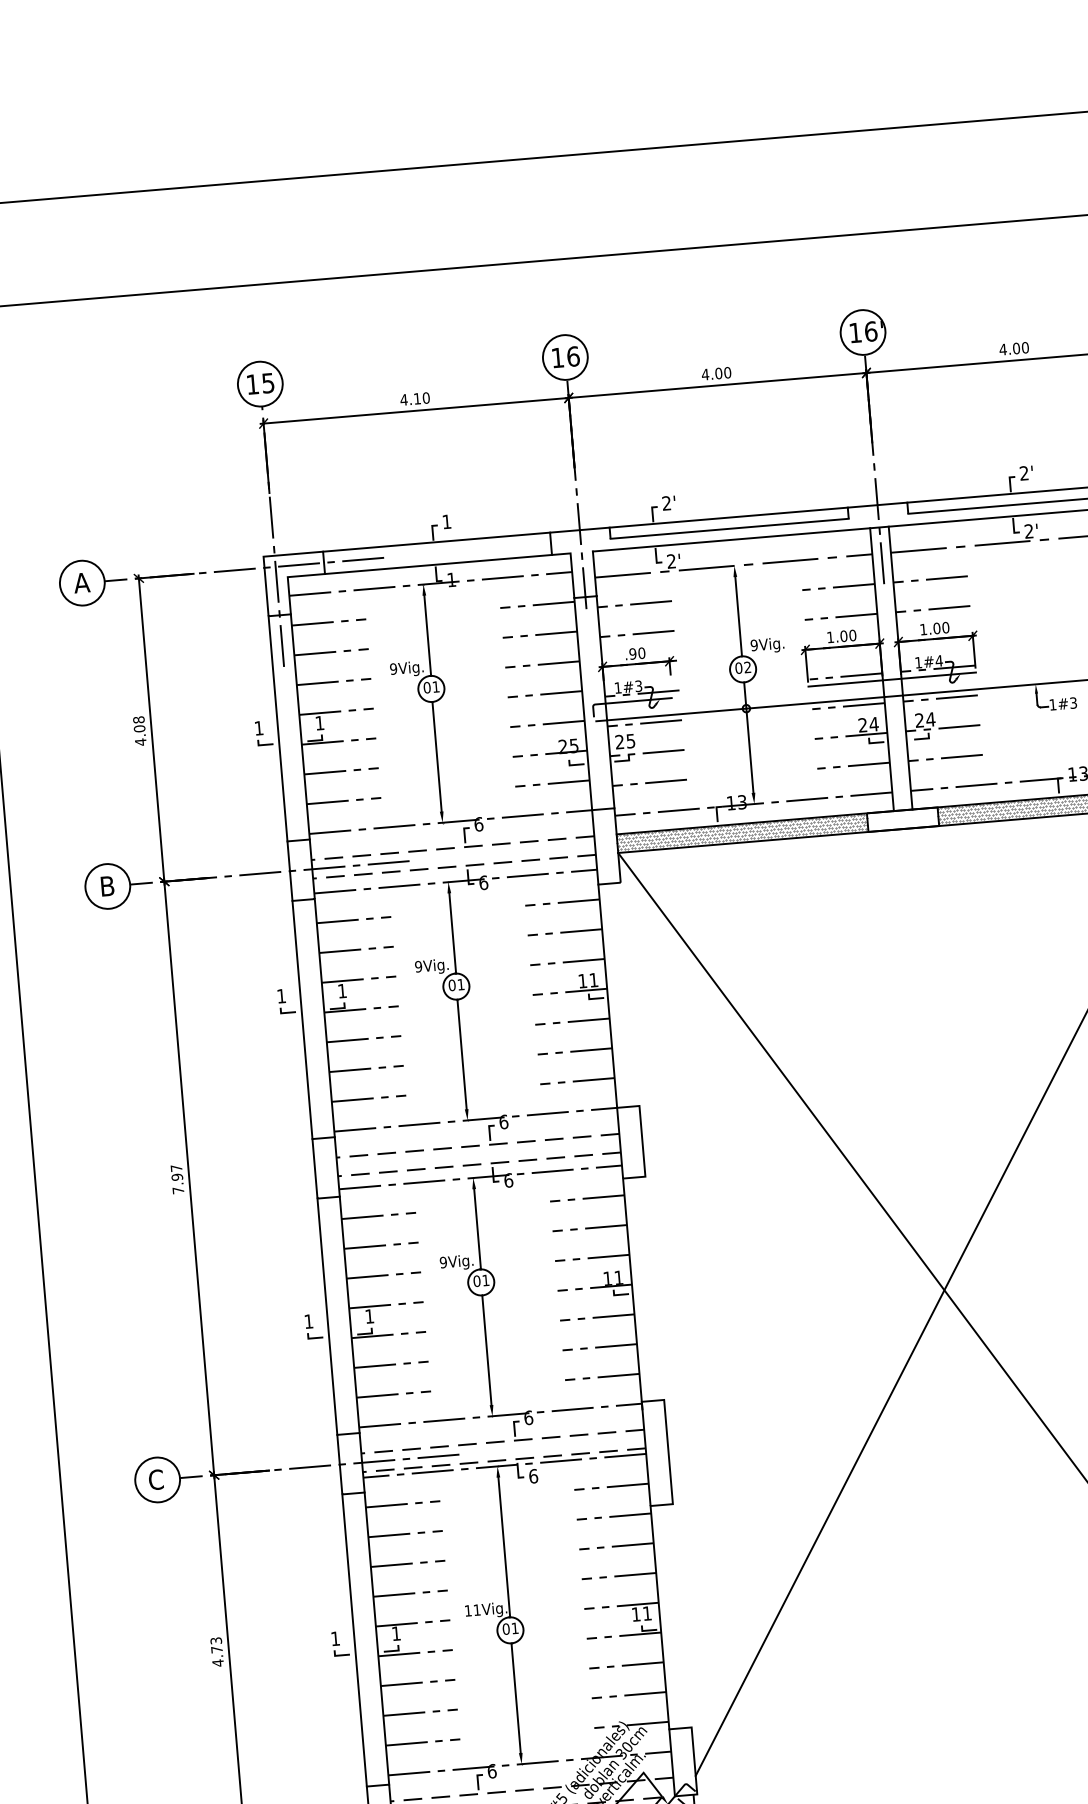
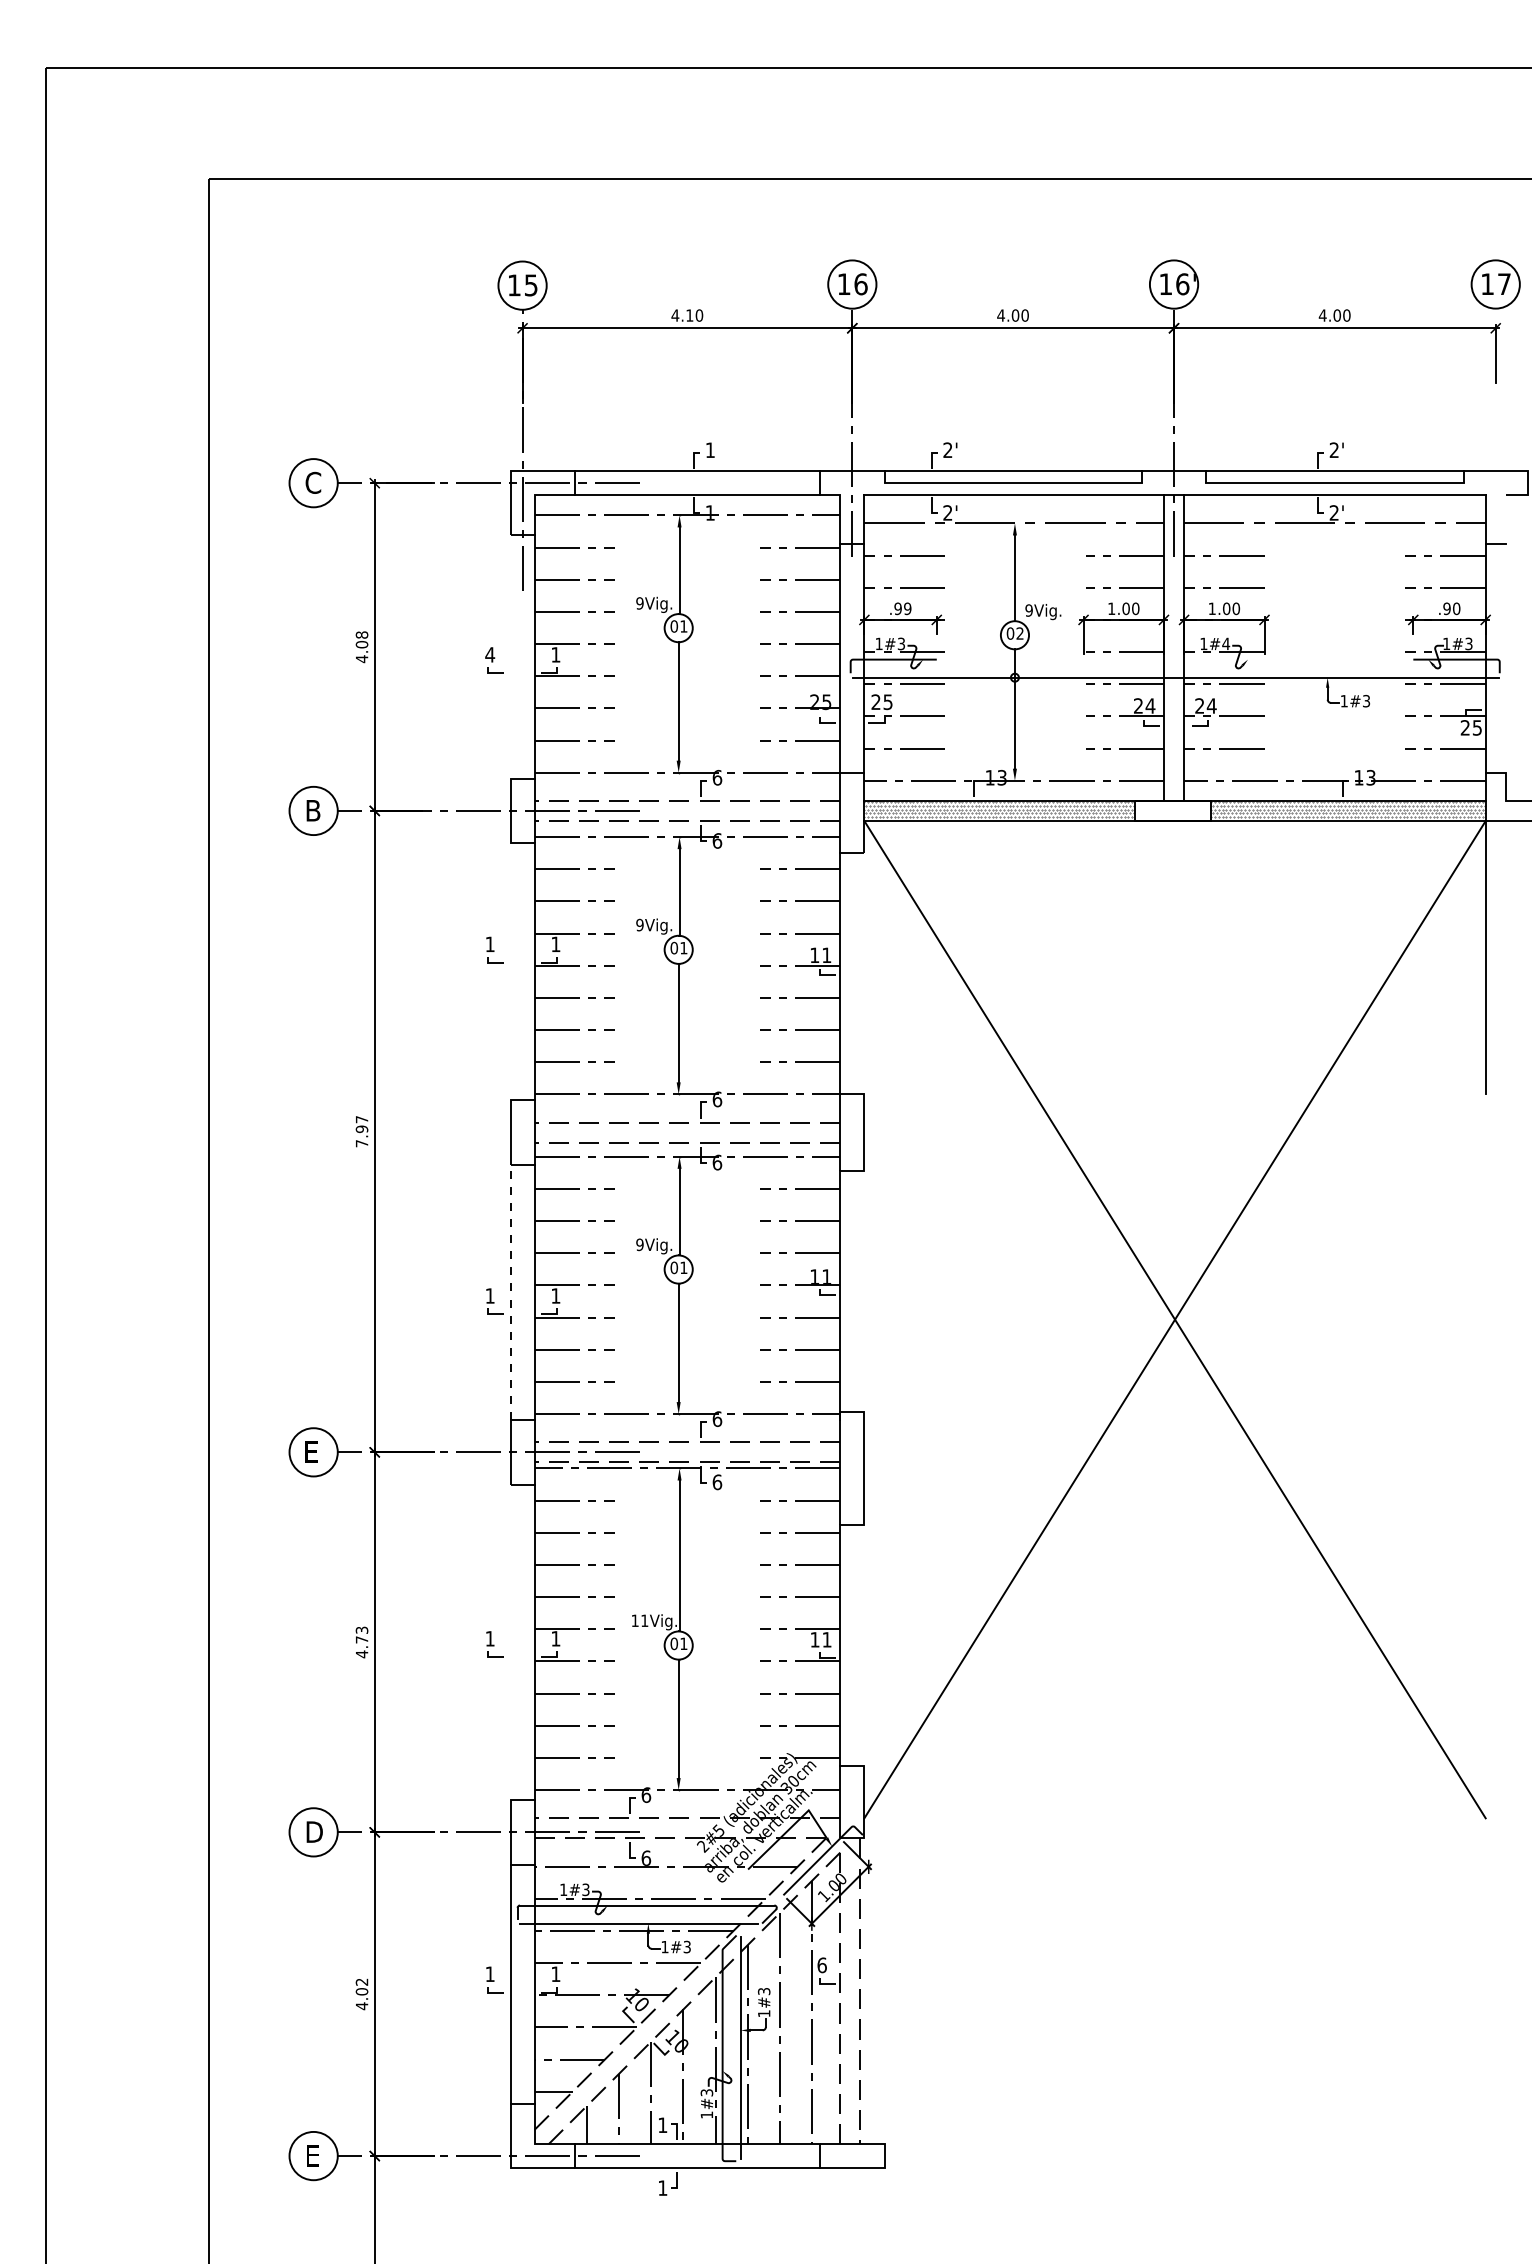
text: (81, 582) -> (312, 482), A -> C
text: (641, 652) -> (907, 608), .90 -> .99
line: (891, 679) -> (1173, 659), removed
text: (259, 727) -> (490, 654), 1 -> 4
line: (277, 728) -> (510, 656), removed
line: (302, 1019) -> (510, 971), removed
line: (327, 1316) -> (510, 1292), solid -> dashed
text: (155, 1480) -> (311, 1452), C -> E
line: (354, 1640) -> (510, 1642), removed

